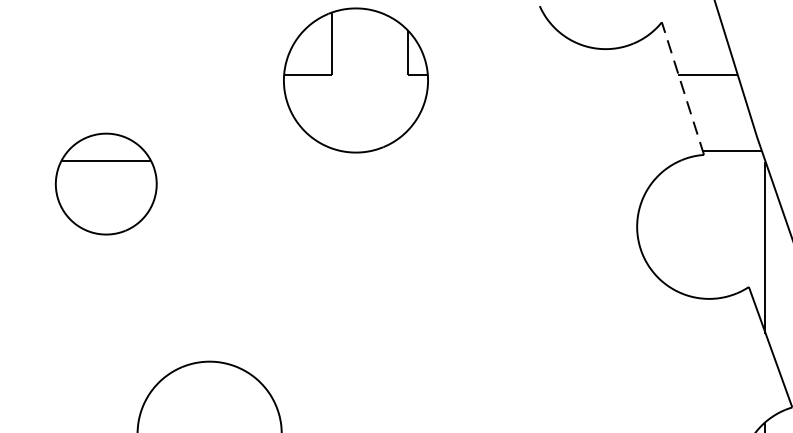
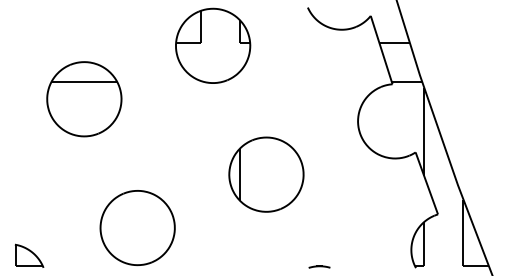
line: (682, 89) -> (381, 50), dashed -> solid
part: (106, 184) -> (84, 99), size x1.43
part: (459, 329) -> (266, 174), added

